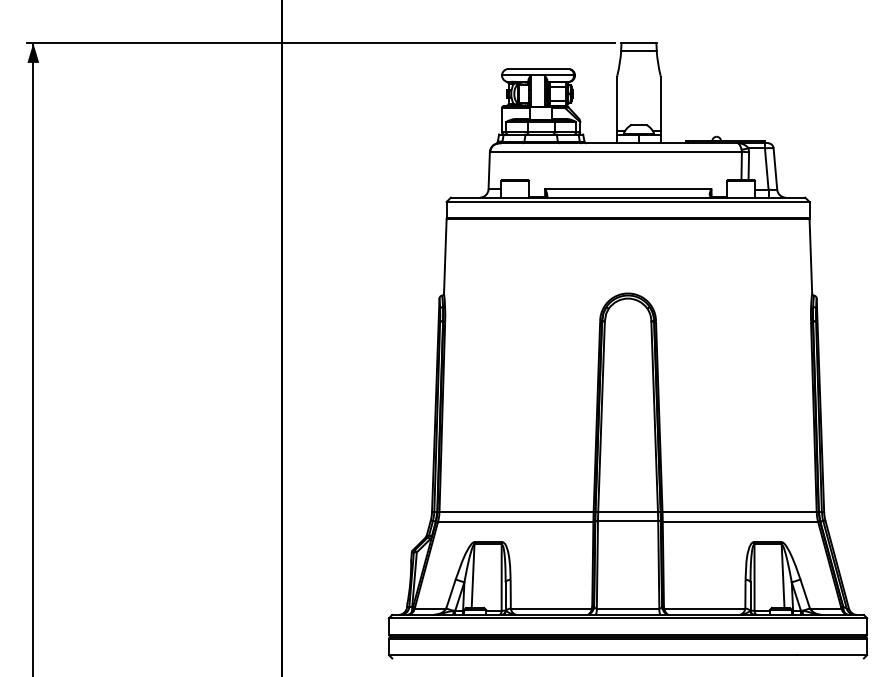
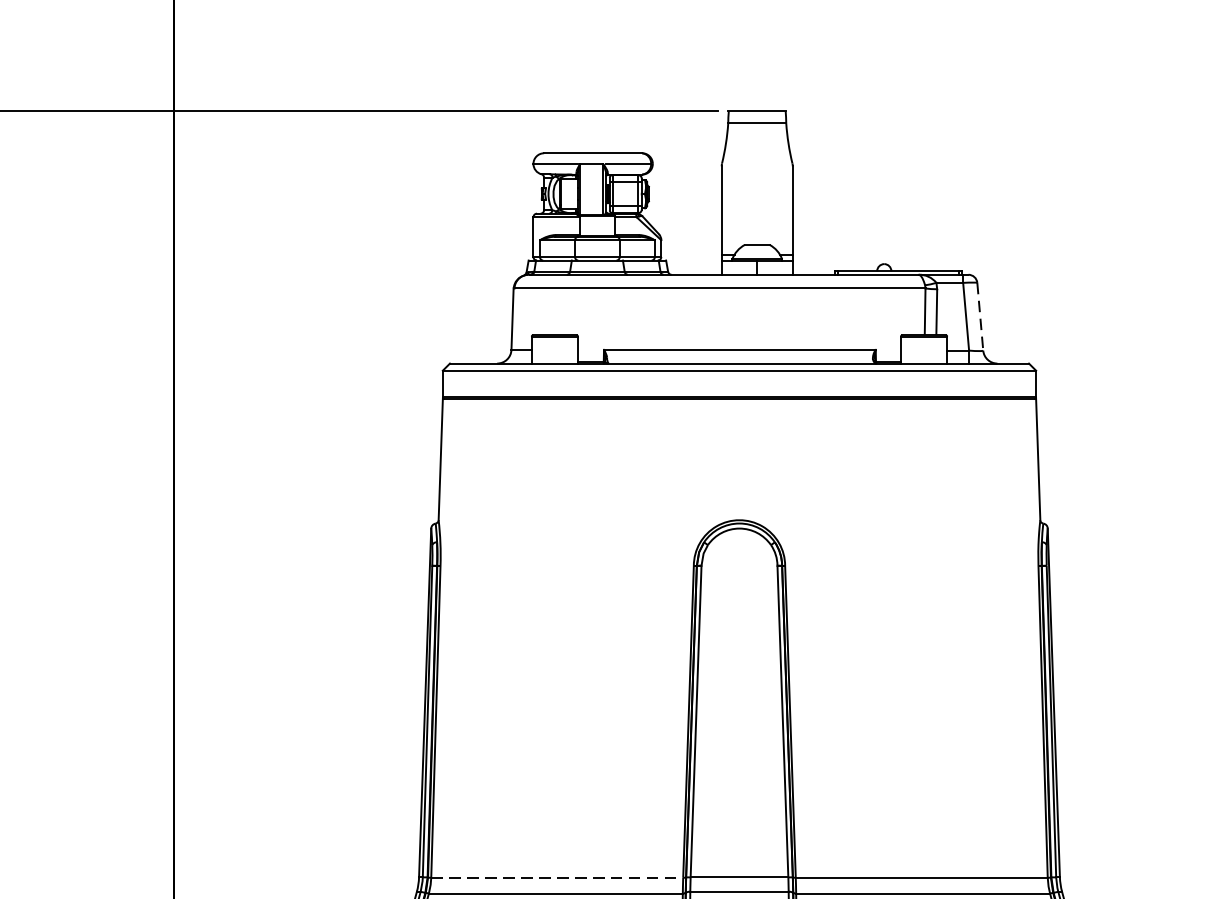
line: (775, 169) -> (980, 317), solid -> dashed
line: (517, 512) -> (558, 878), solid -> dashed

